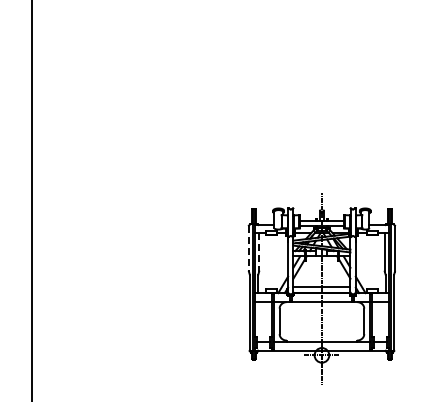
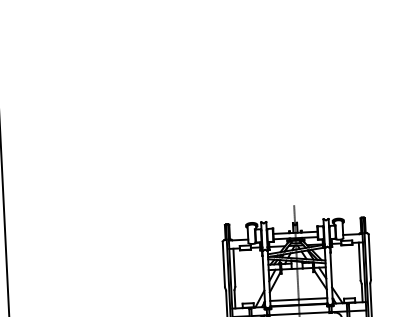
line: (248, 248) -> (223, 264), dashed -> solid
line: (259, 252) -> (234, 267), dashed -> solid

